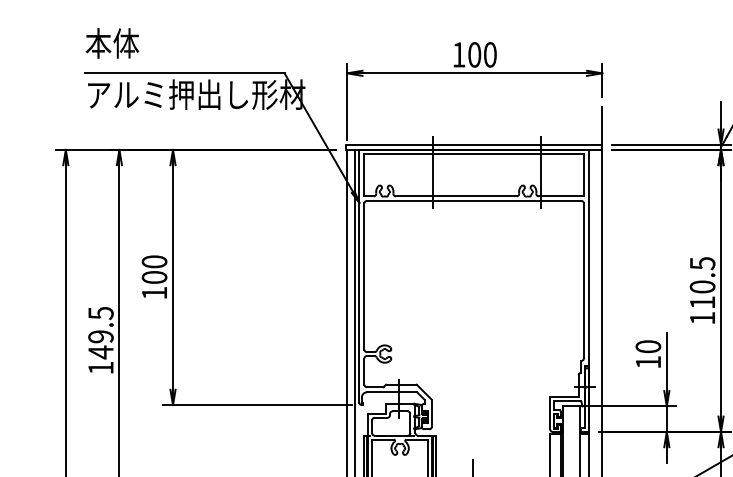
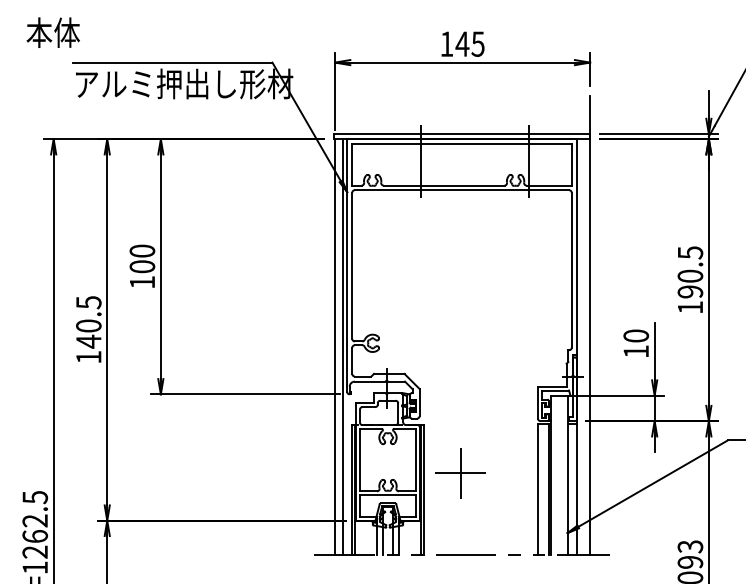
text: (111, 43) -> (52, 32), moved
text: (481, 54) -> (469, 43), 100 -> 145
text: (702, 302) -> (690, 291), 110.5 -> 190.5
text: (100, 336) -> (88, 325), 149.5 -> 140.5

